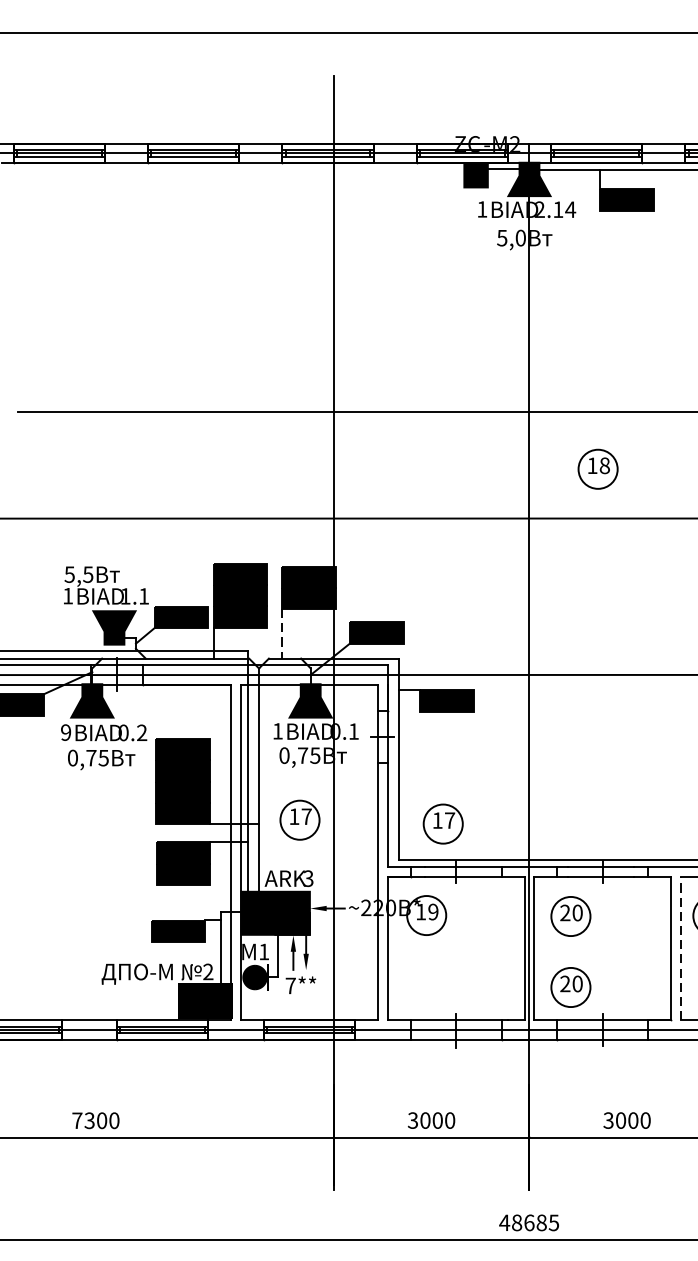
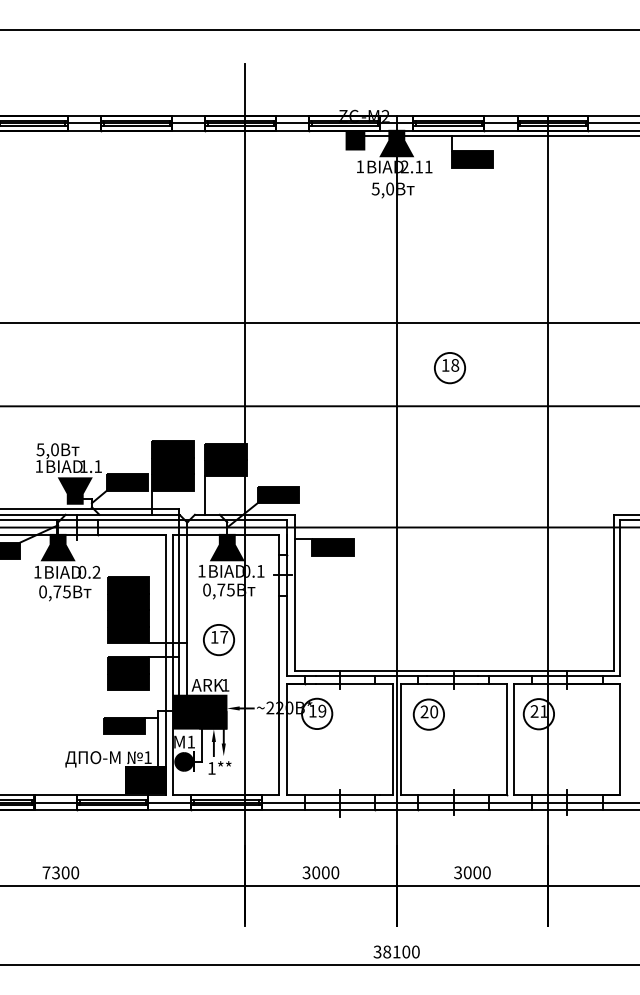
text: (570, 209) -> (428, 166), 2.14 -> 2.11
text: (87, 574) -> (54, 449), 5,5 -> 5,0
line: (282, 634) -> (205, 496), dashed -> solid
text: (65, 731) -> (37, 571), 9 -> 1
part: (442, 824) -> (329, 643), removed
text: (308, 877) -> (225, 684), 3 -> 1
line: (681, 948) -> (514, 739), dashed -> solid
text: (207, 971) -> (147, 757), 2 -> 1
text: (290, 986) -> (211, 768), 7** -> 1**
part: (570, 987) -> (428, 769), removed
text: (529, 1222) -> (396, 951), 48685 -> 38100

